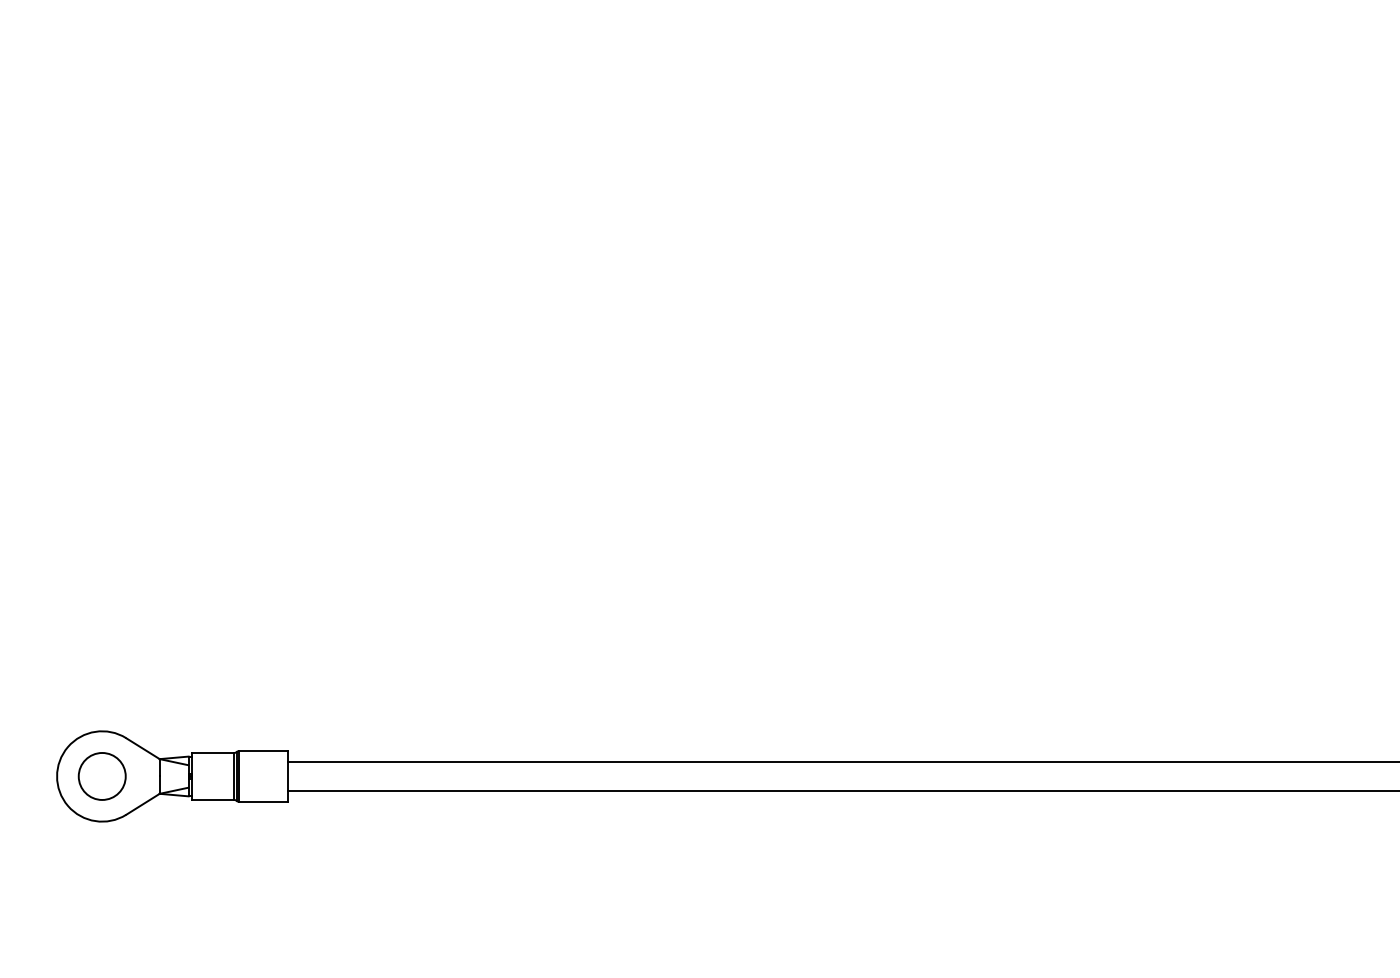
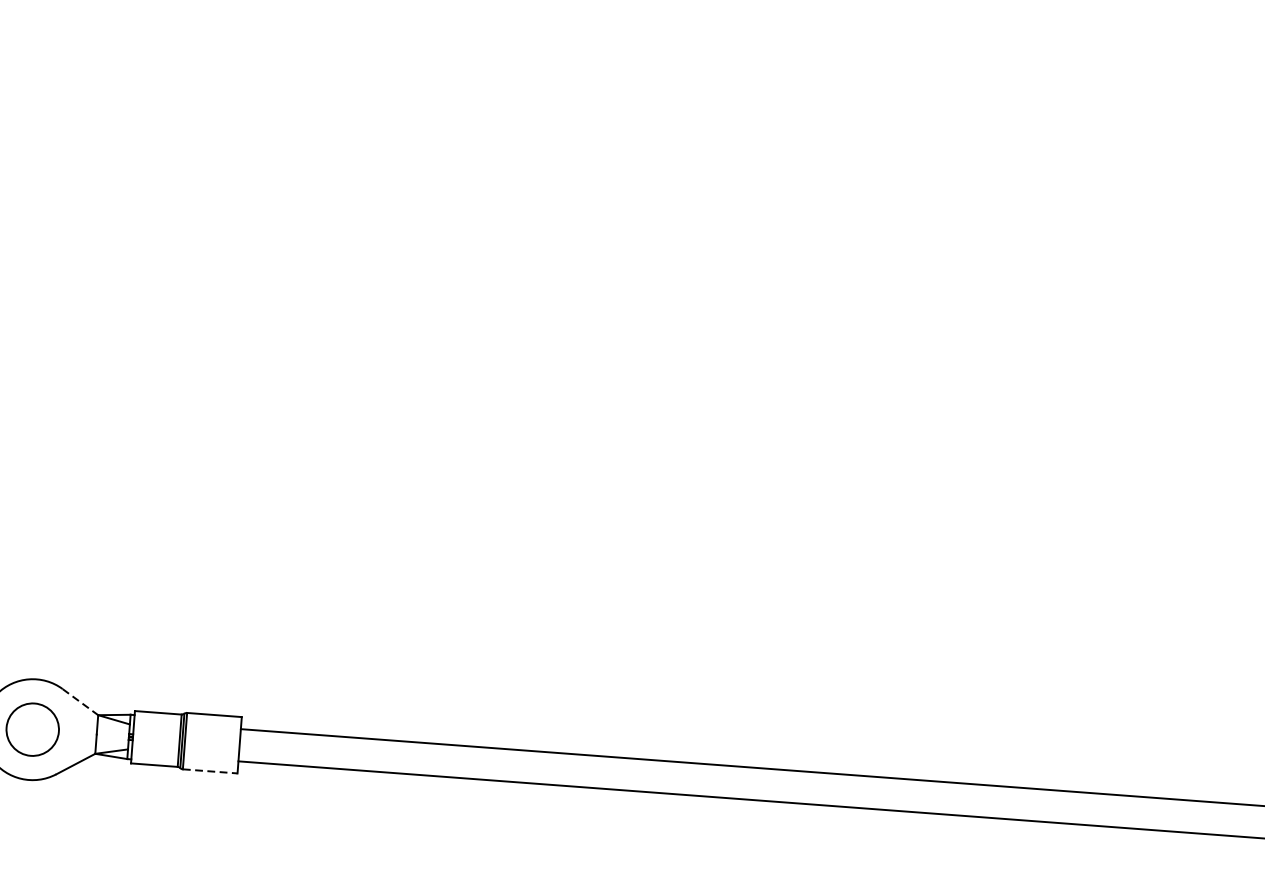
line: (143, 748) -> (81, 701), solid -> dashed
line: (263, 801) -> (210, 771), solid -> dashed

